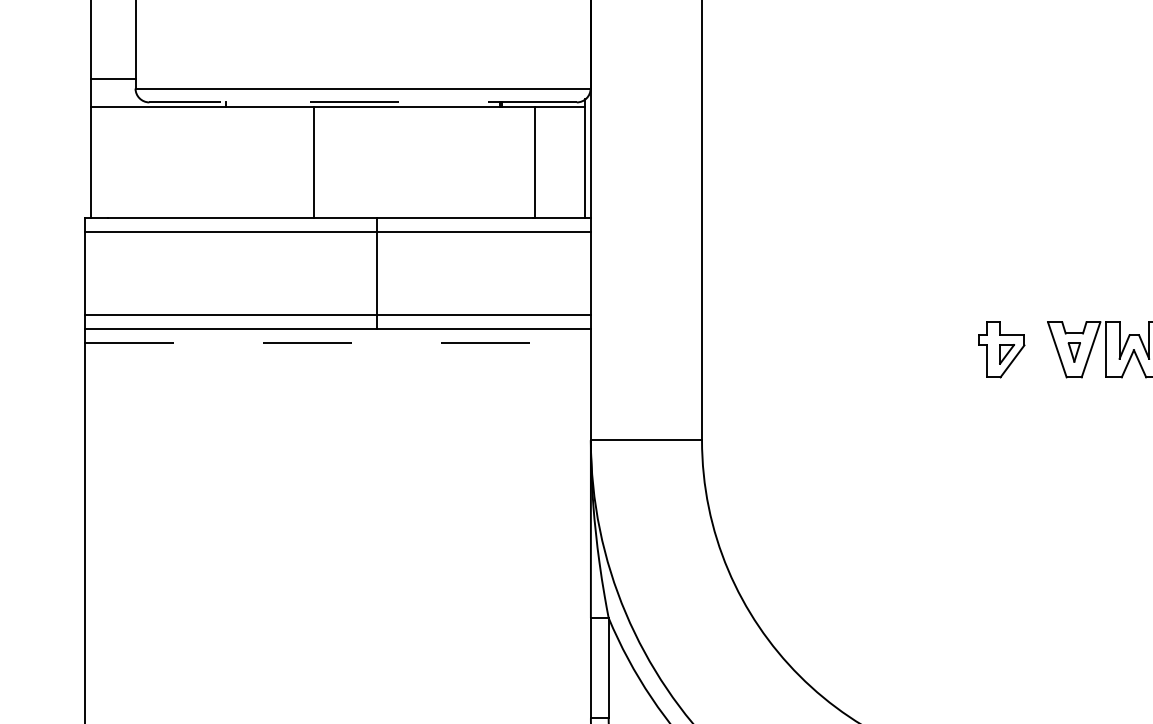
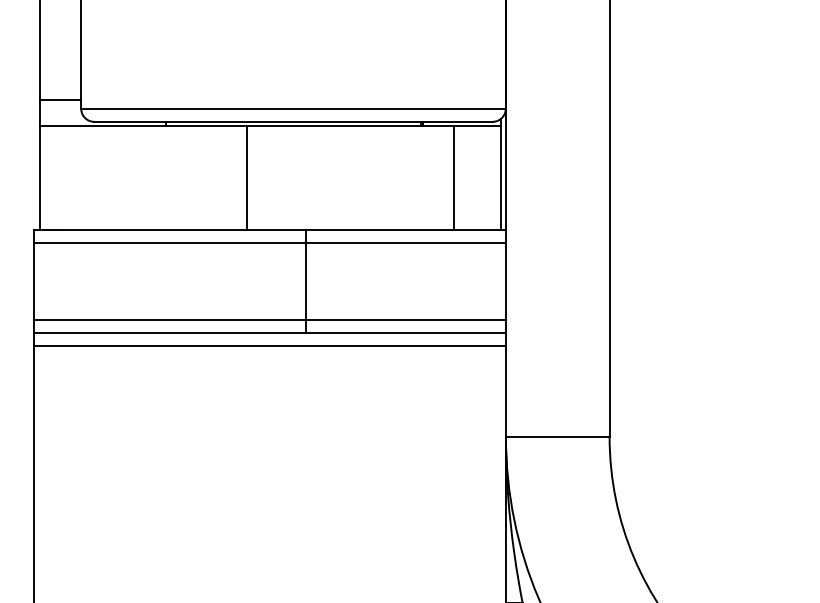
line: (363, 102) -> (293, 121), dashed -> solid
line: (338, 342) -> (270, 345), dashed -> solid

